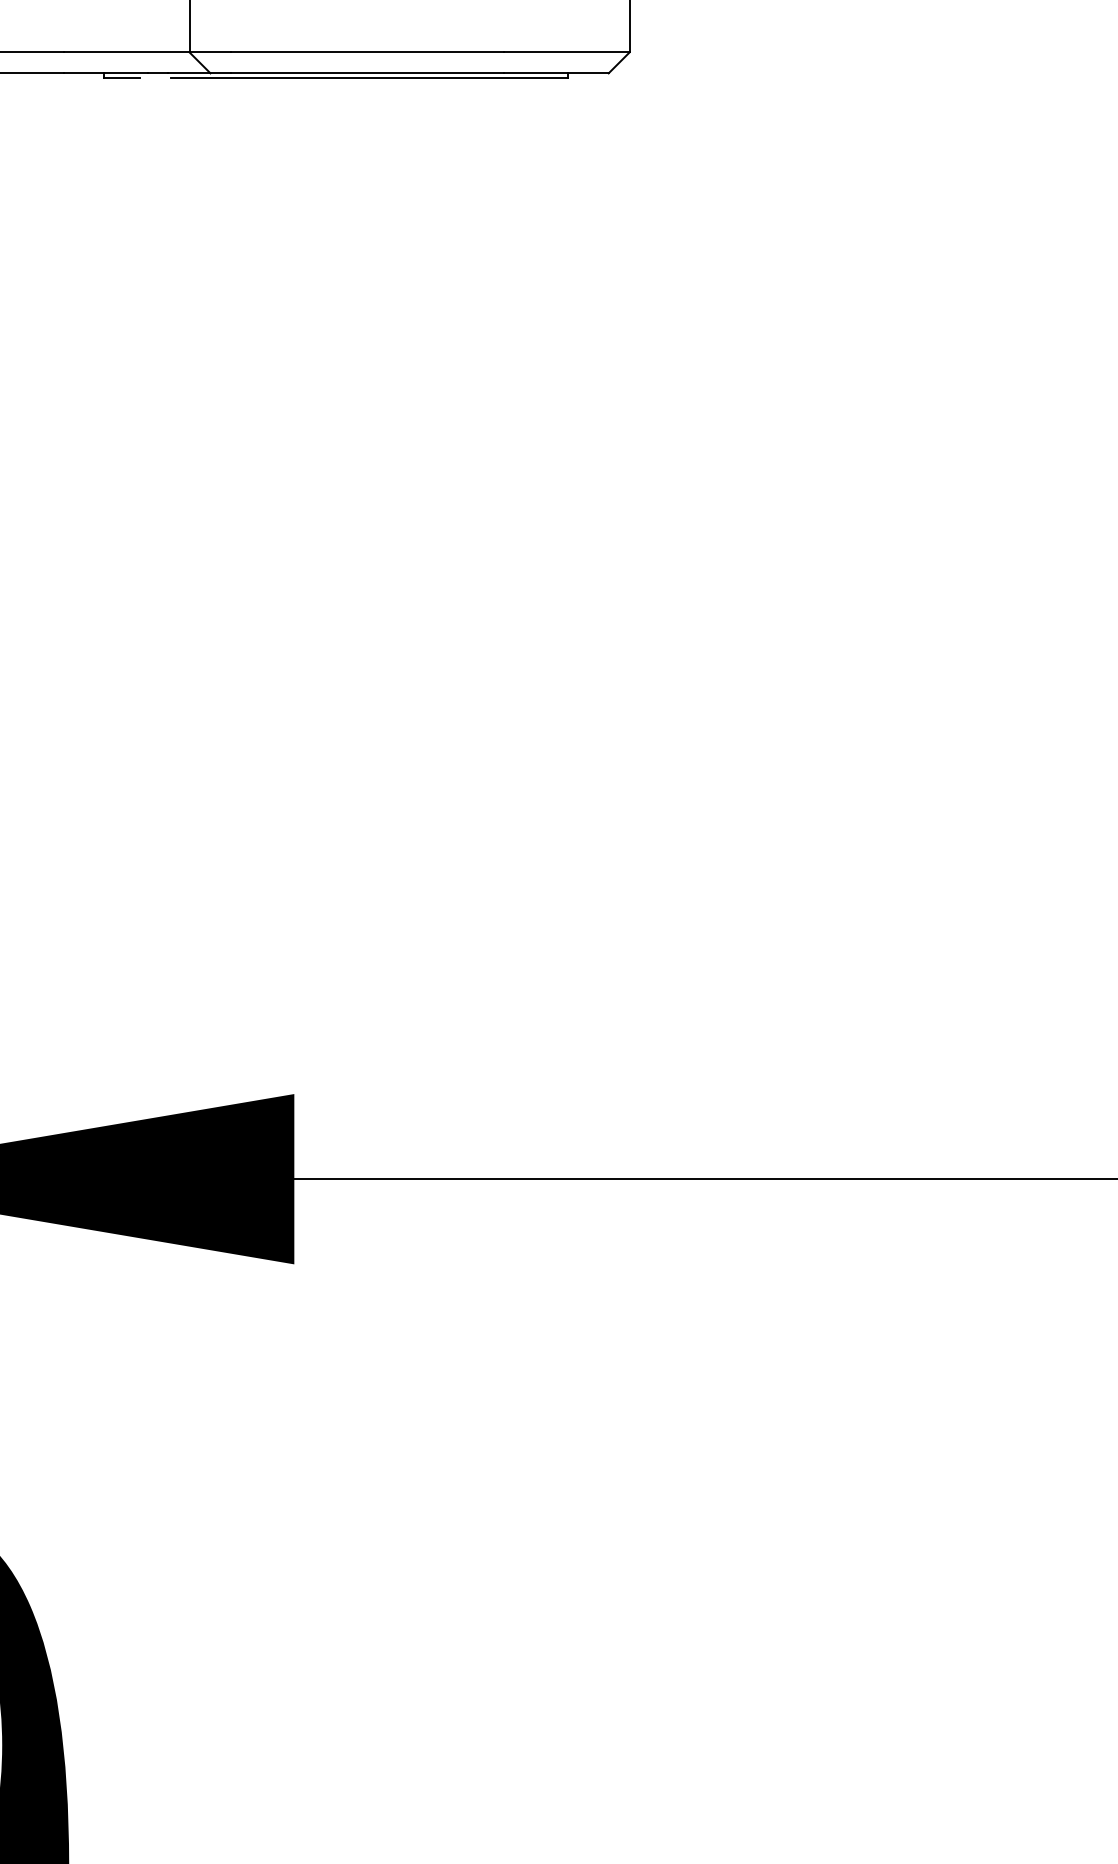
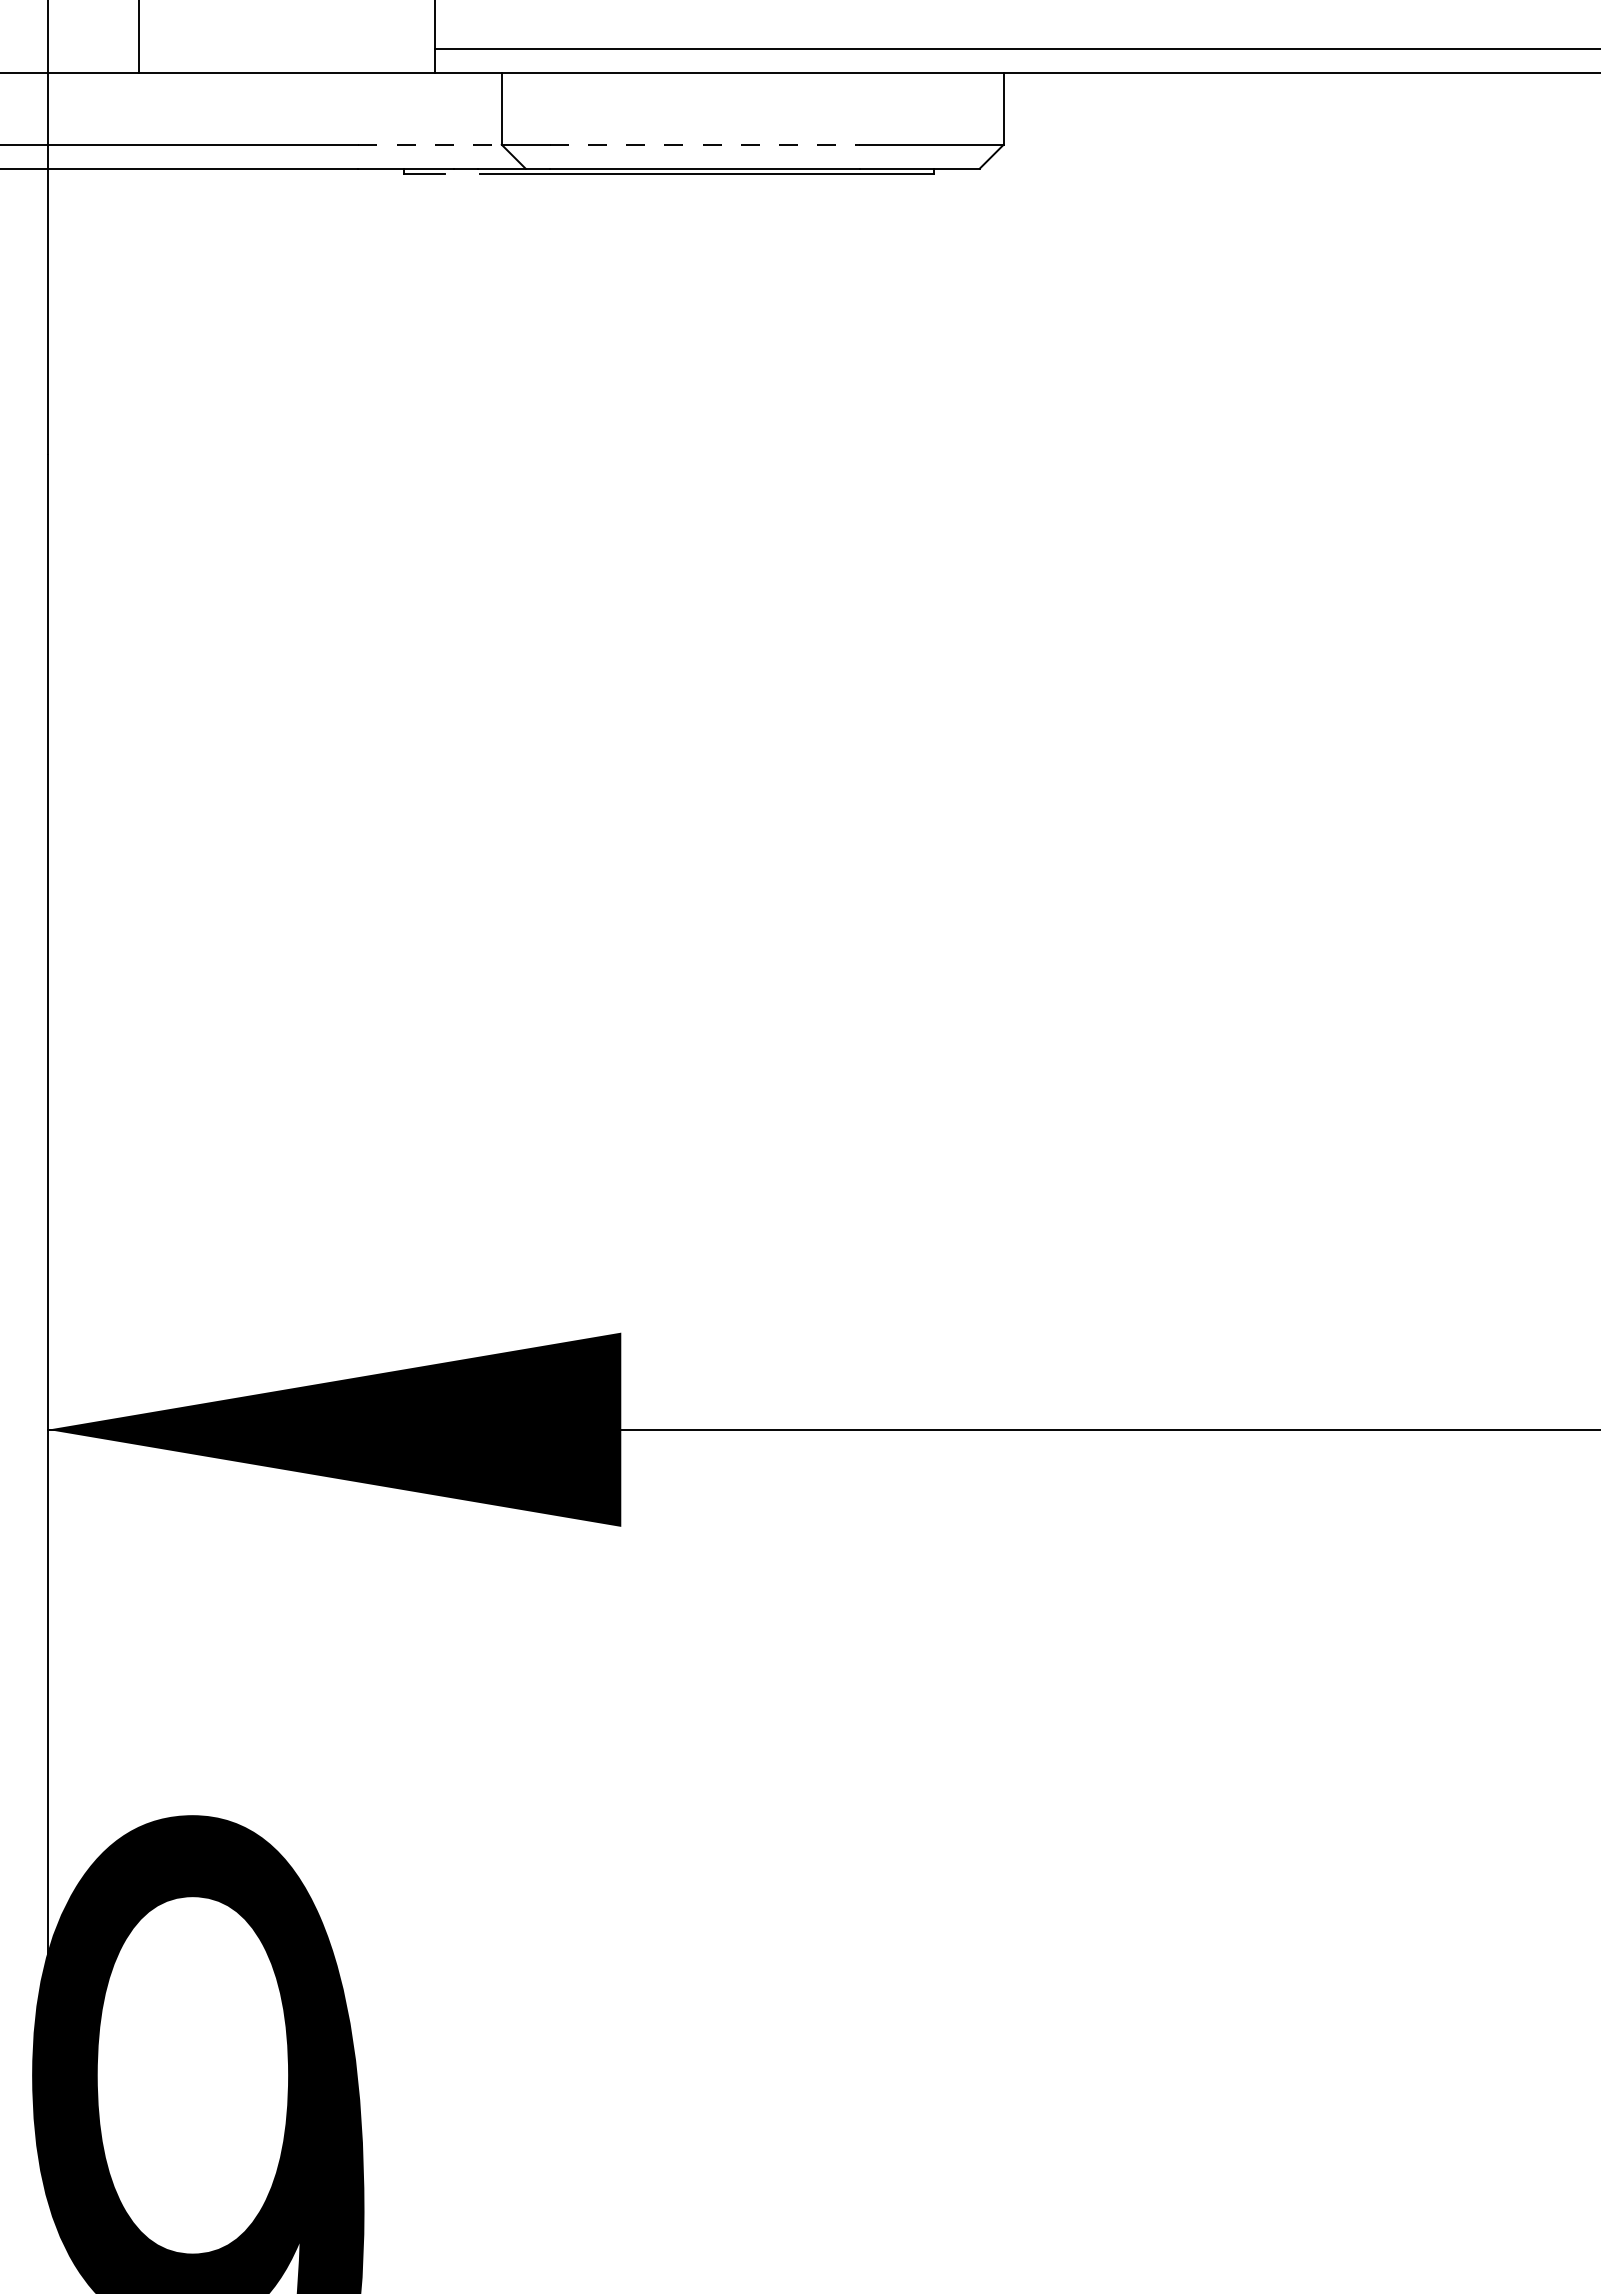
line: (127, 52) -> (430, 144), solid -> dashed
line: (368, 52) -> (705, 144), solid -> dashed

